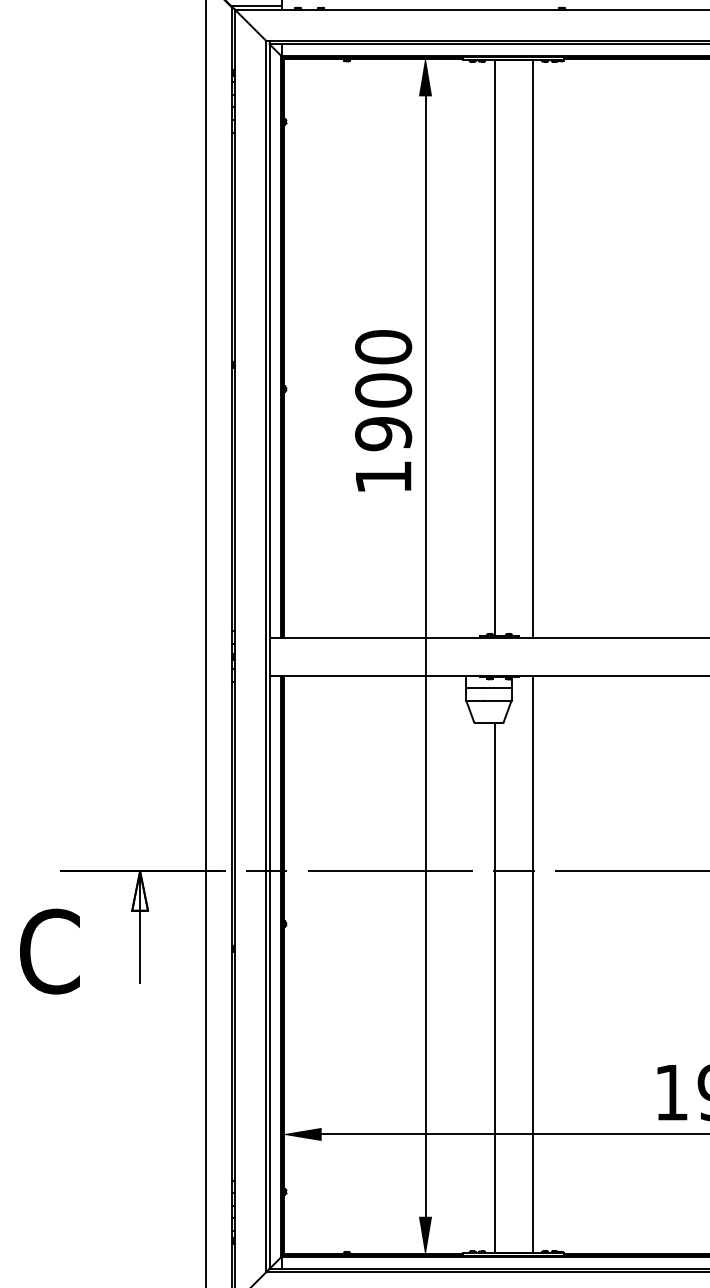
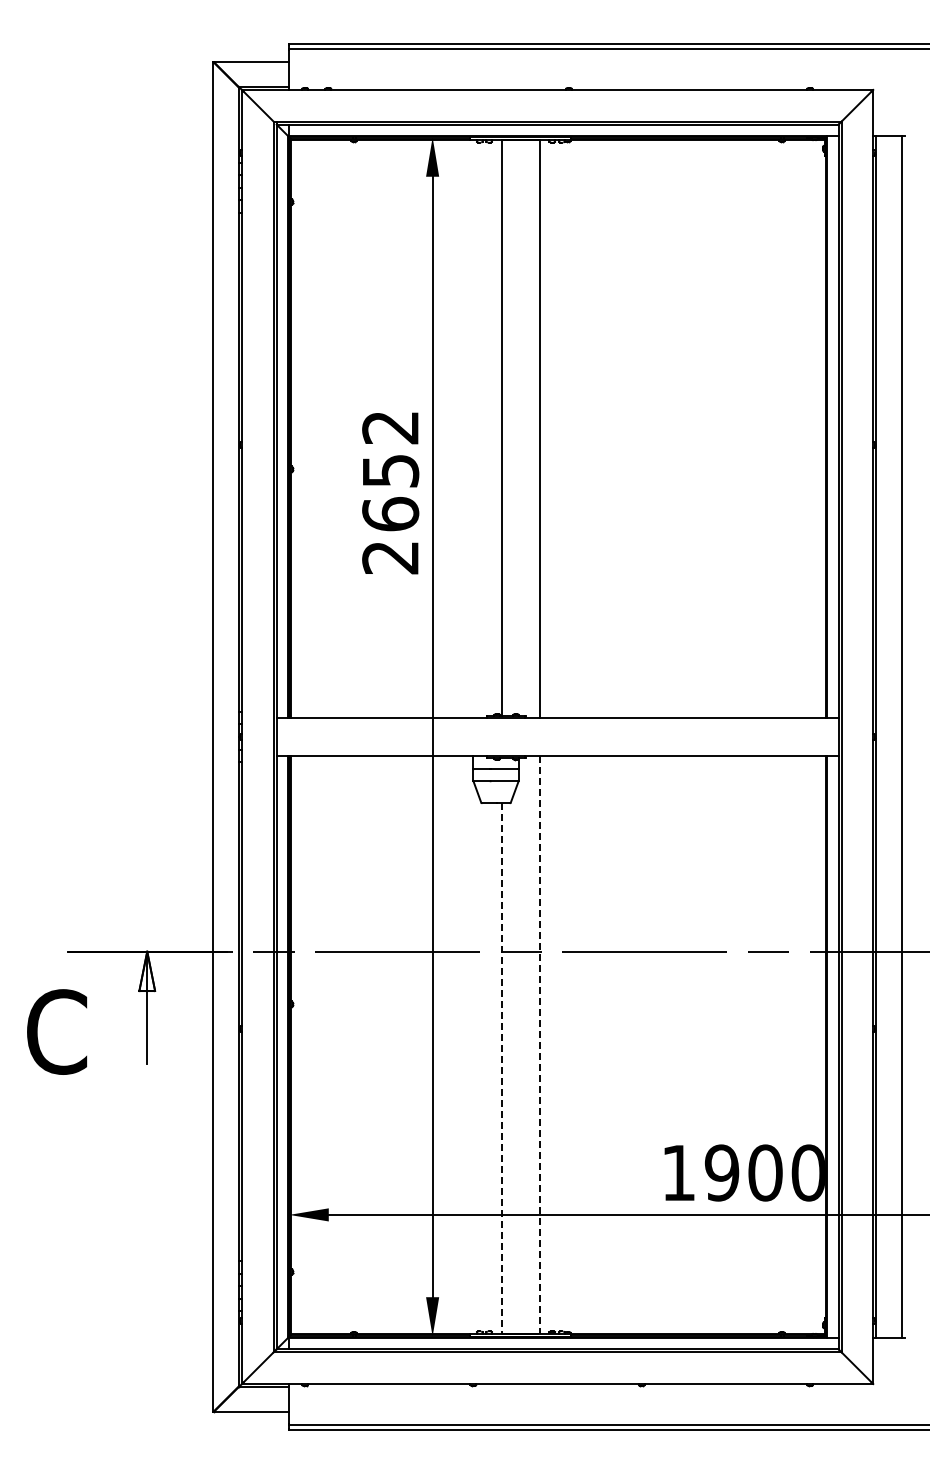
text: (383, 412) -> (390, 492), 1900 -> 2652
line: (532, 964) -> (539, 1044), solid -> dashed
line: (494, 988) -> (501, 1068), solid -> dashed

